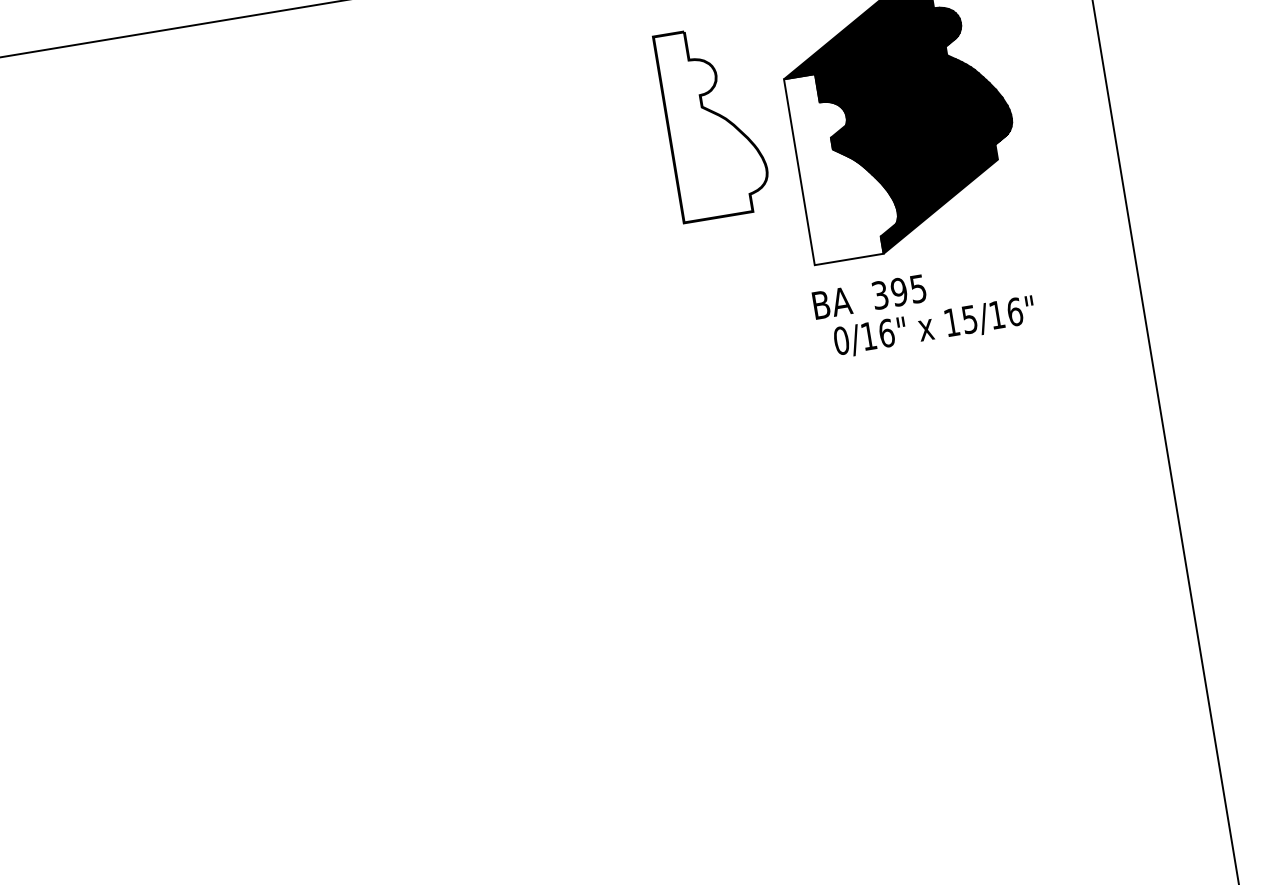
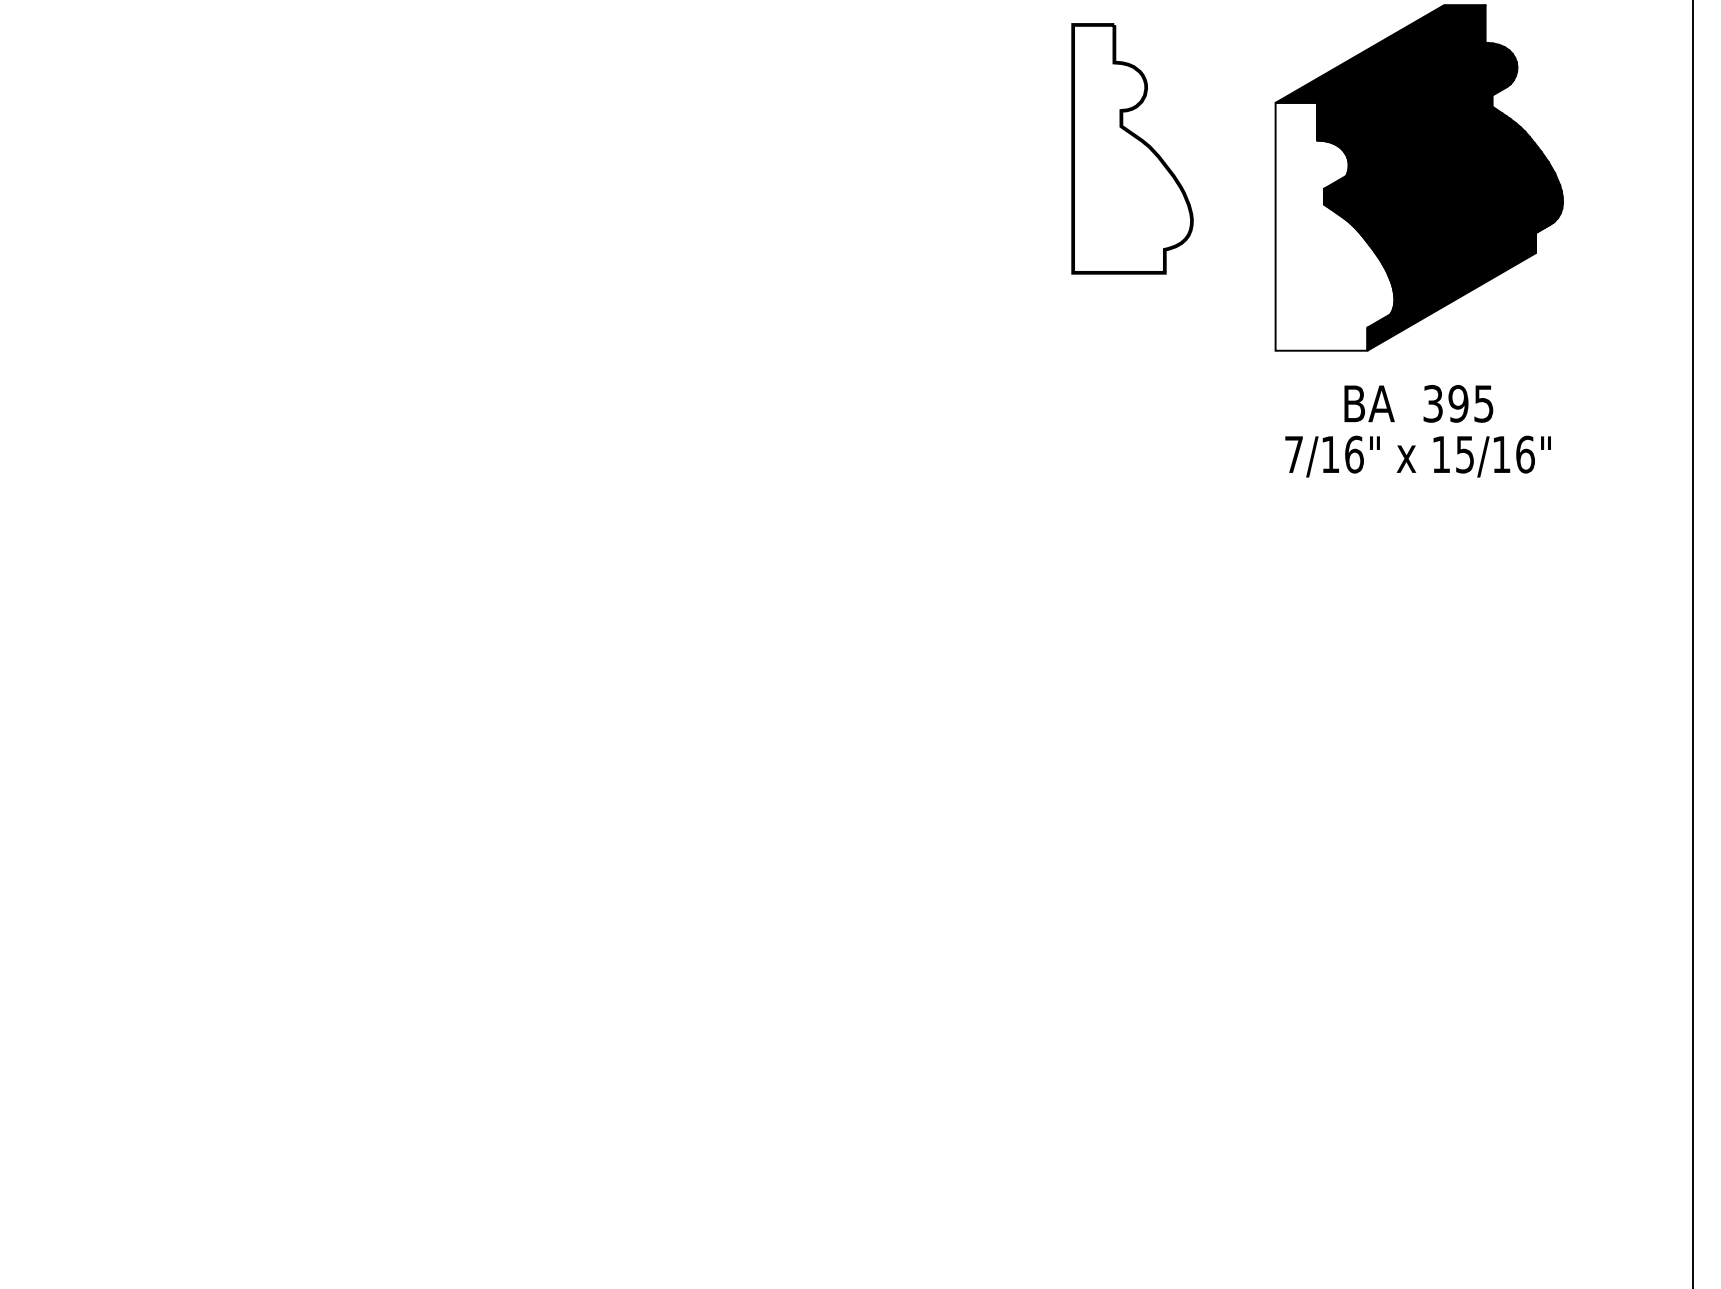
curve: (715, 115) -> (1136, 139), moved
text: (869, 296) -> (1418, 403), moved
text: (841, 340) -> (1293, 454), 0/16" -> 7/16"

